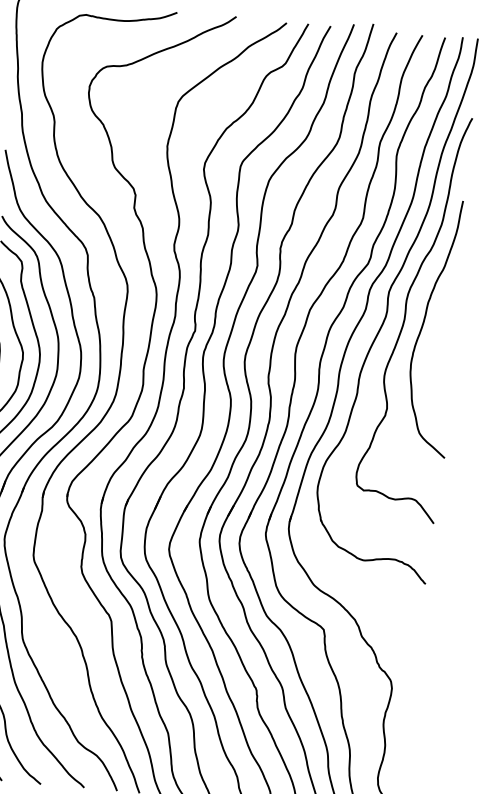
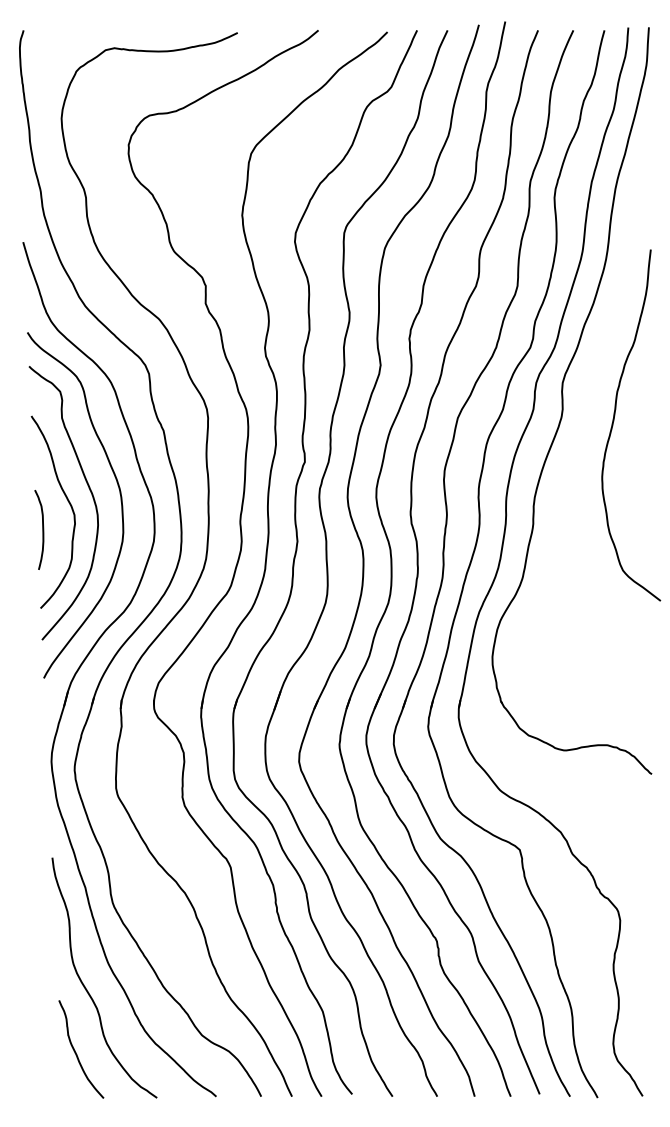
curve: (405, 316) -> (588, 413), removed

